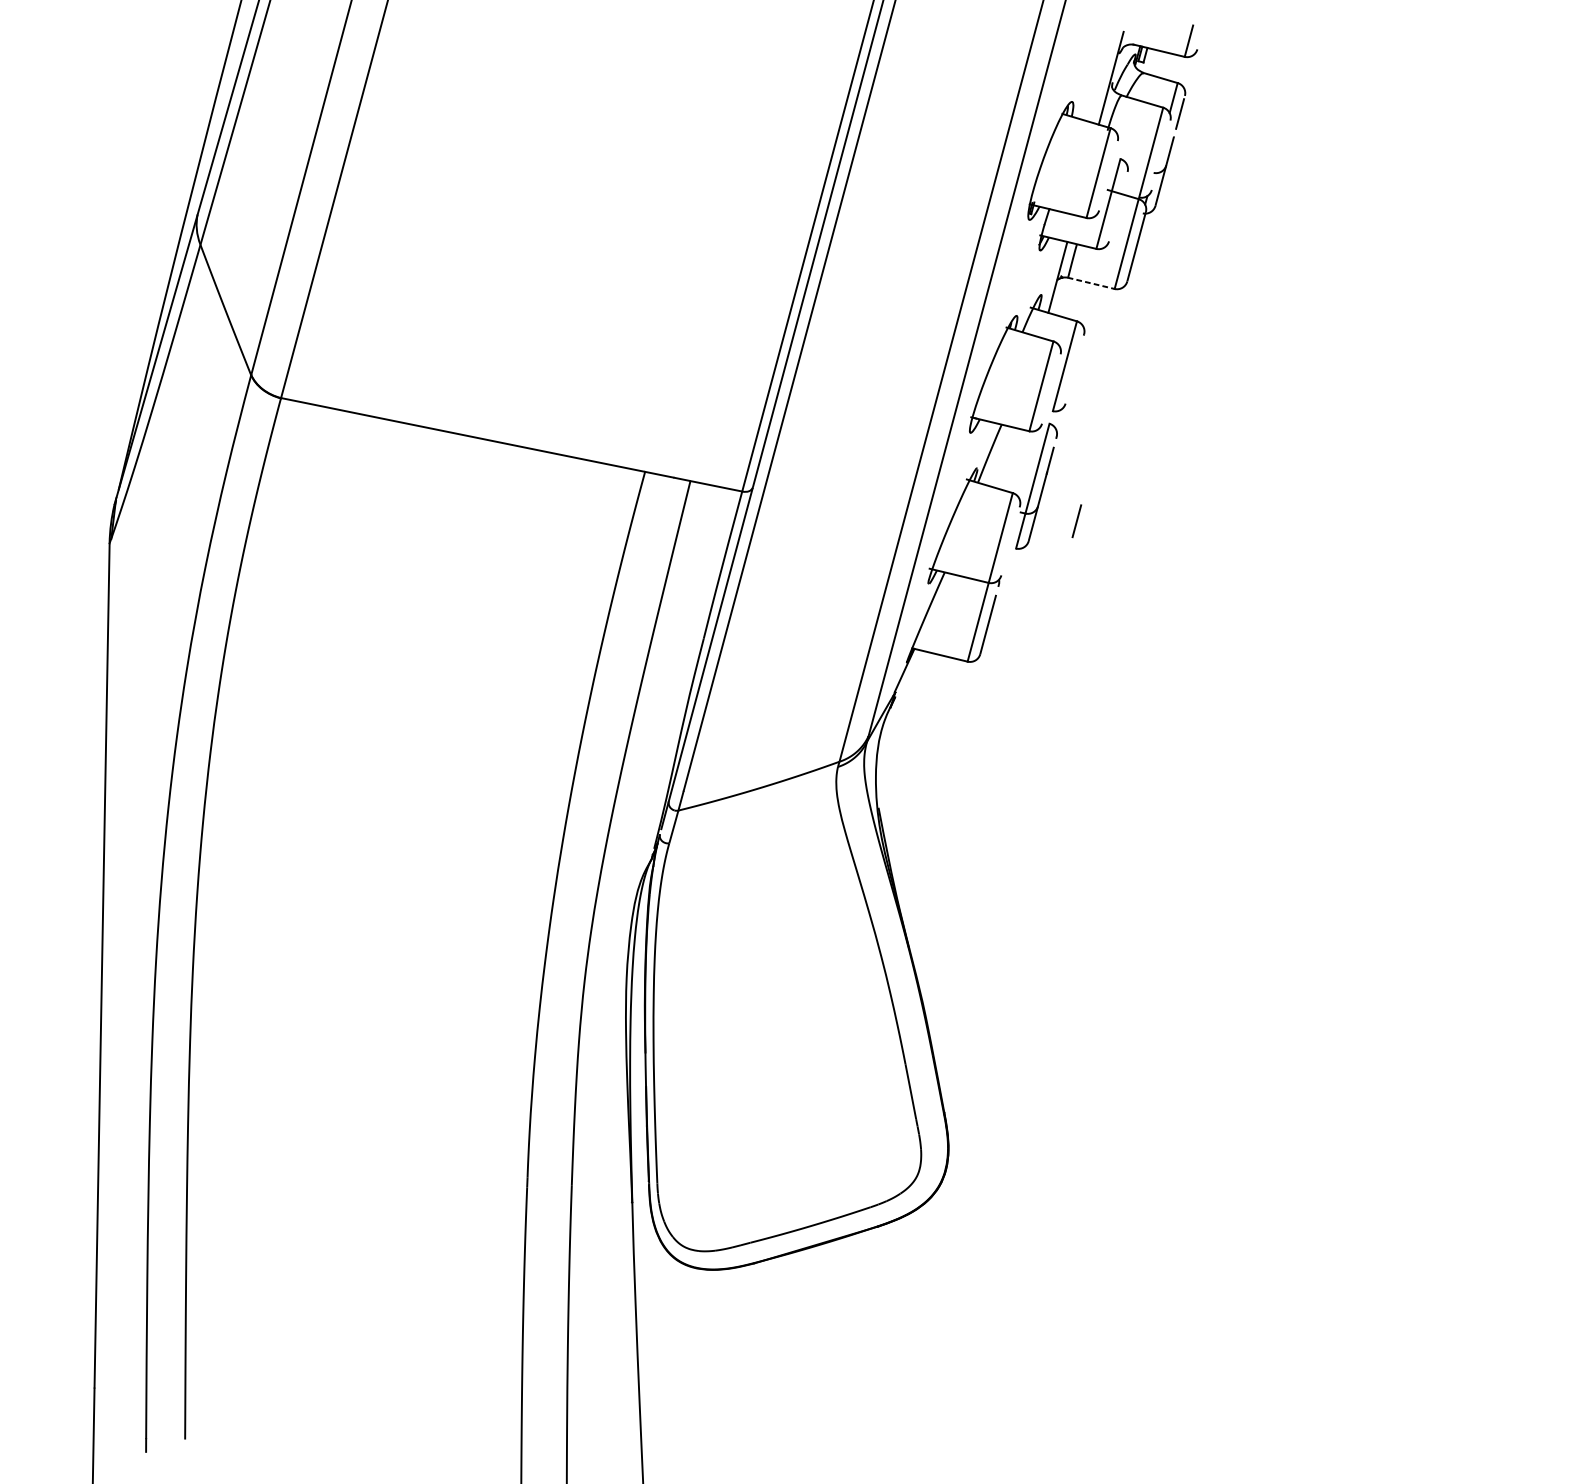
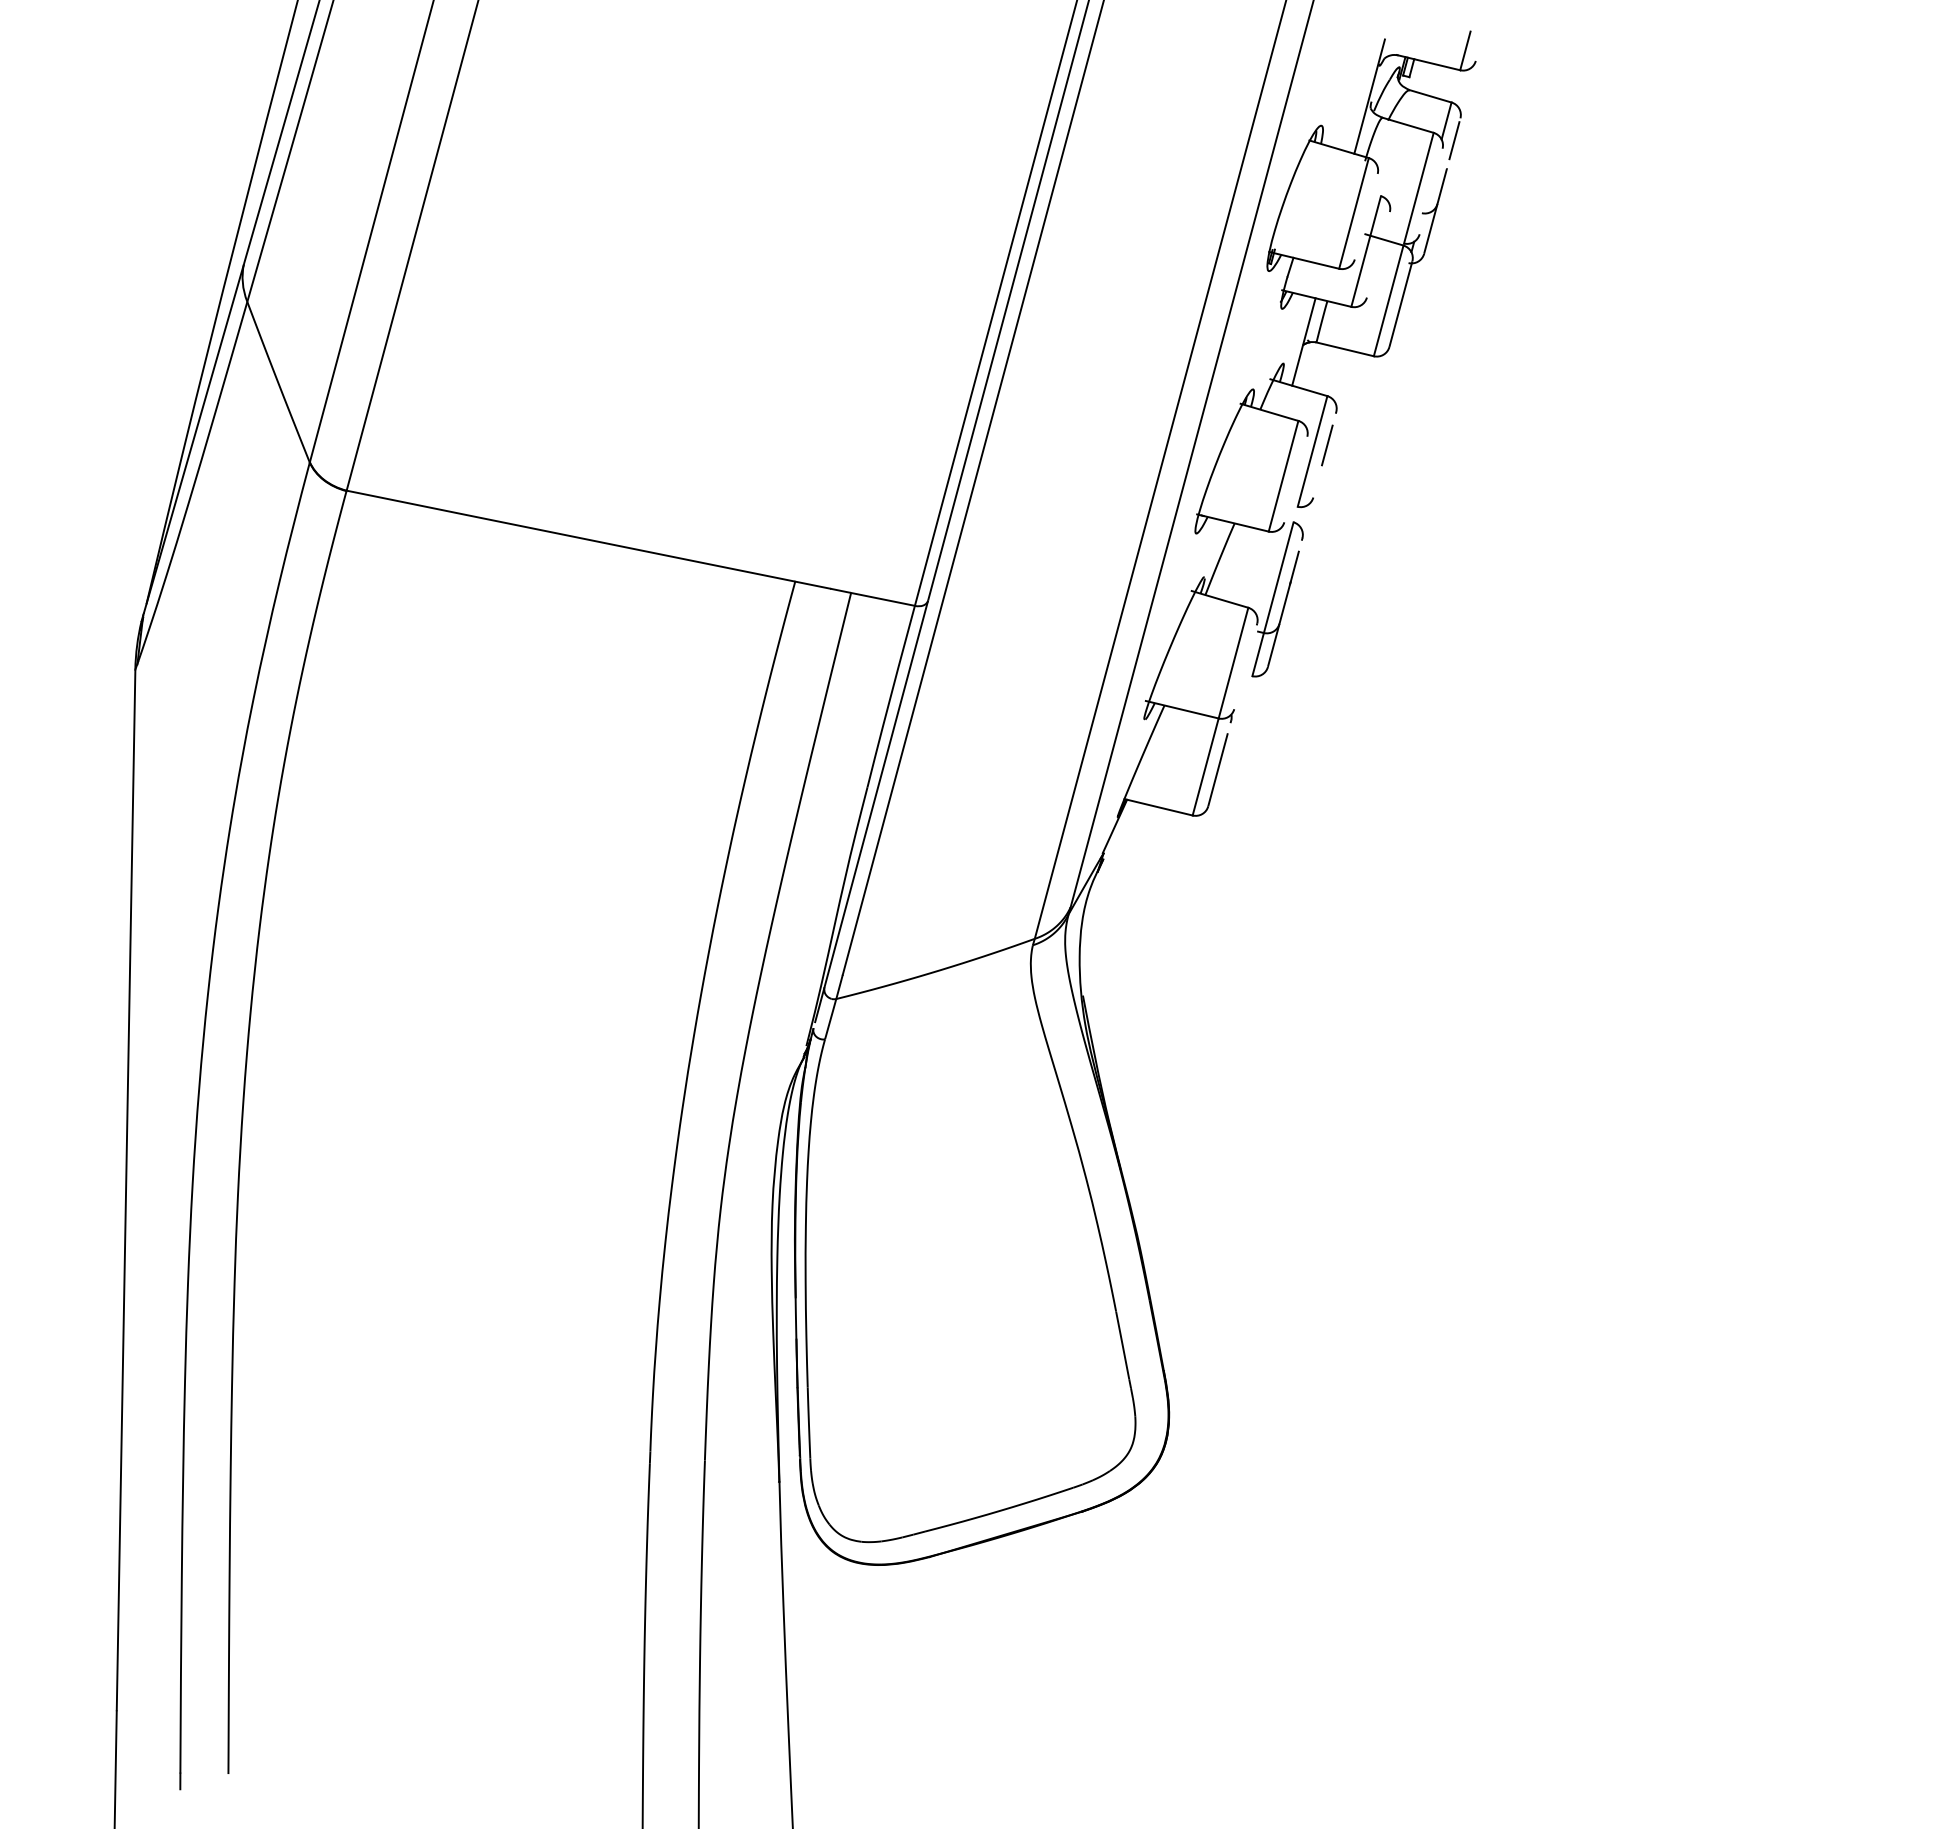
line: (1090, 283) -> (1344, 349), dashed -> solid
line: (1077, 521) -> (1327, 445), moved

